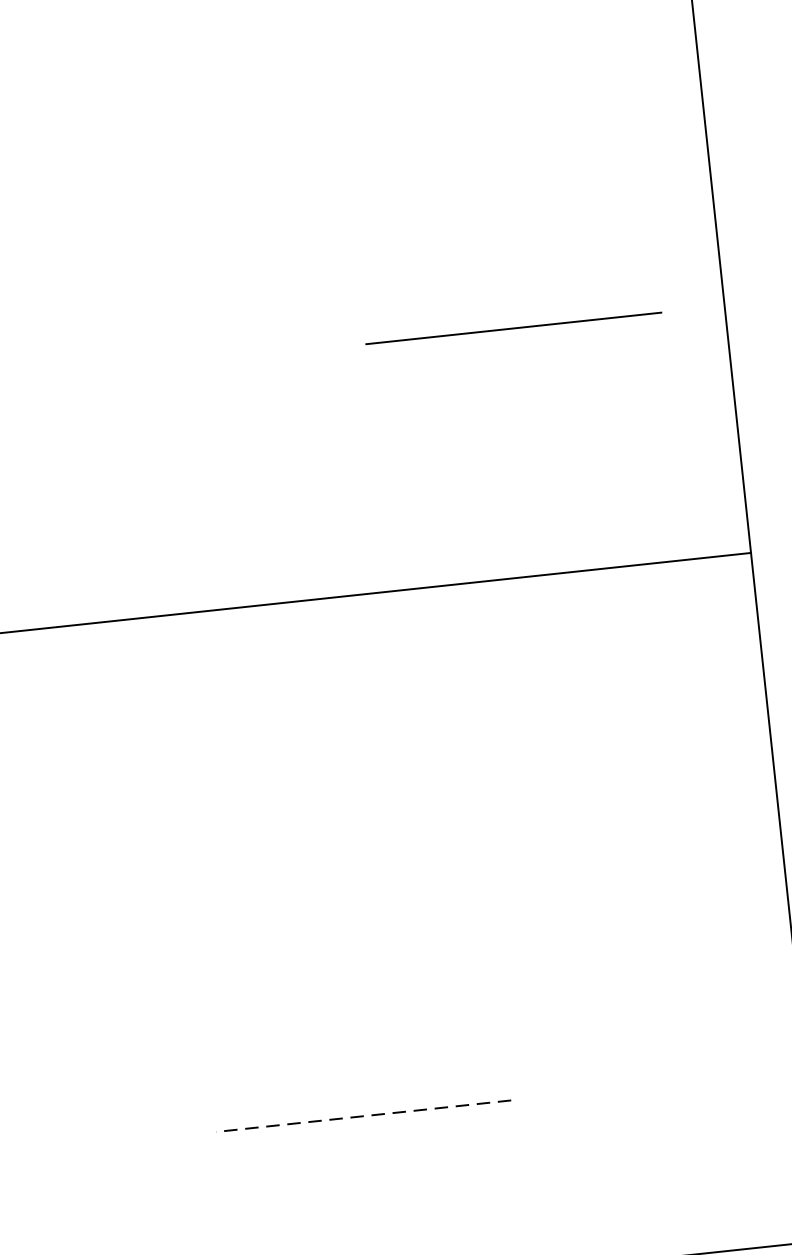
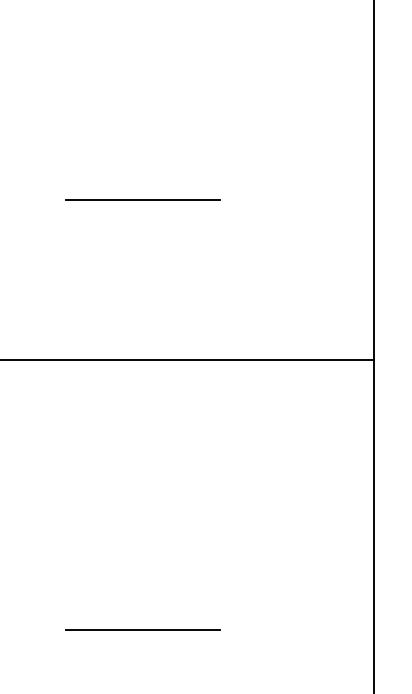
line: (512, 326) -> (142, 199), moved
line: (363, 1117) -> (142, 630), dashed -> solid

